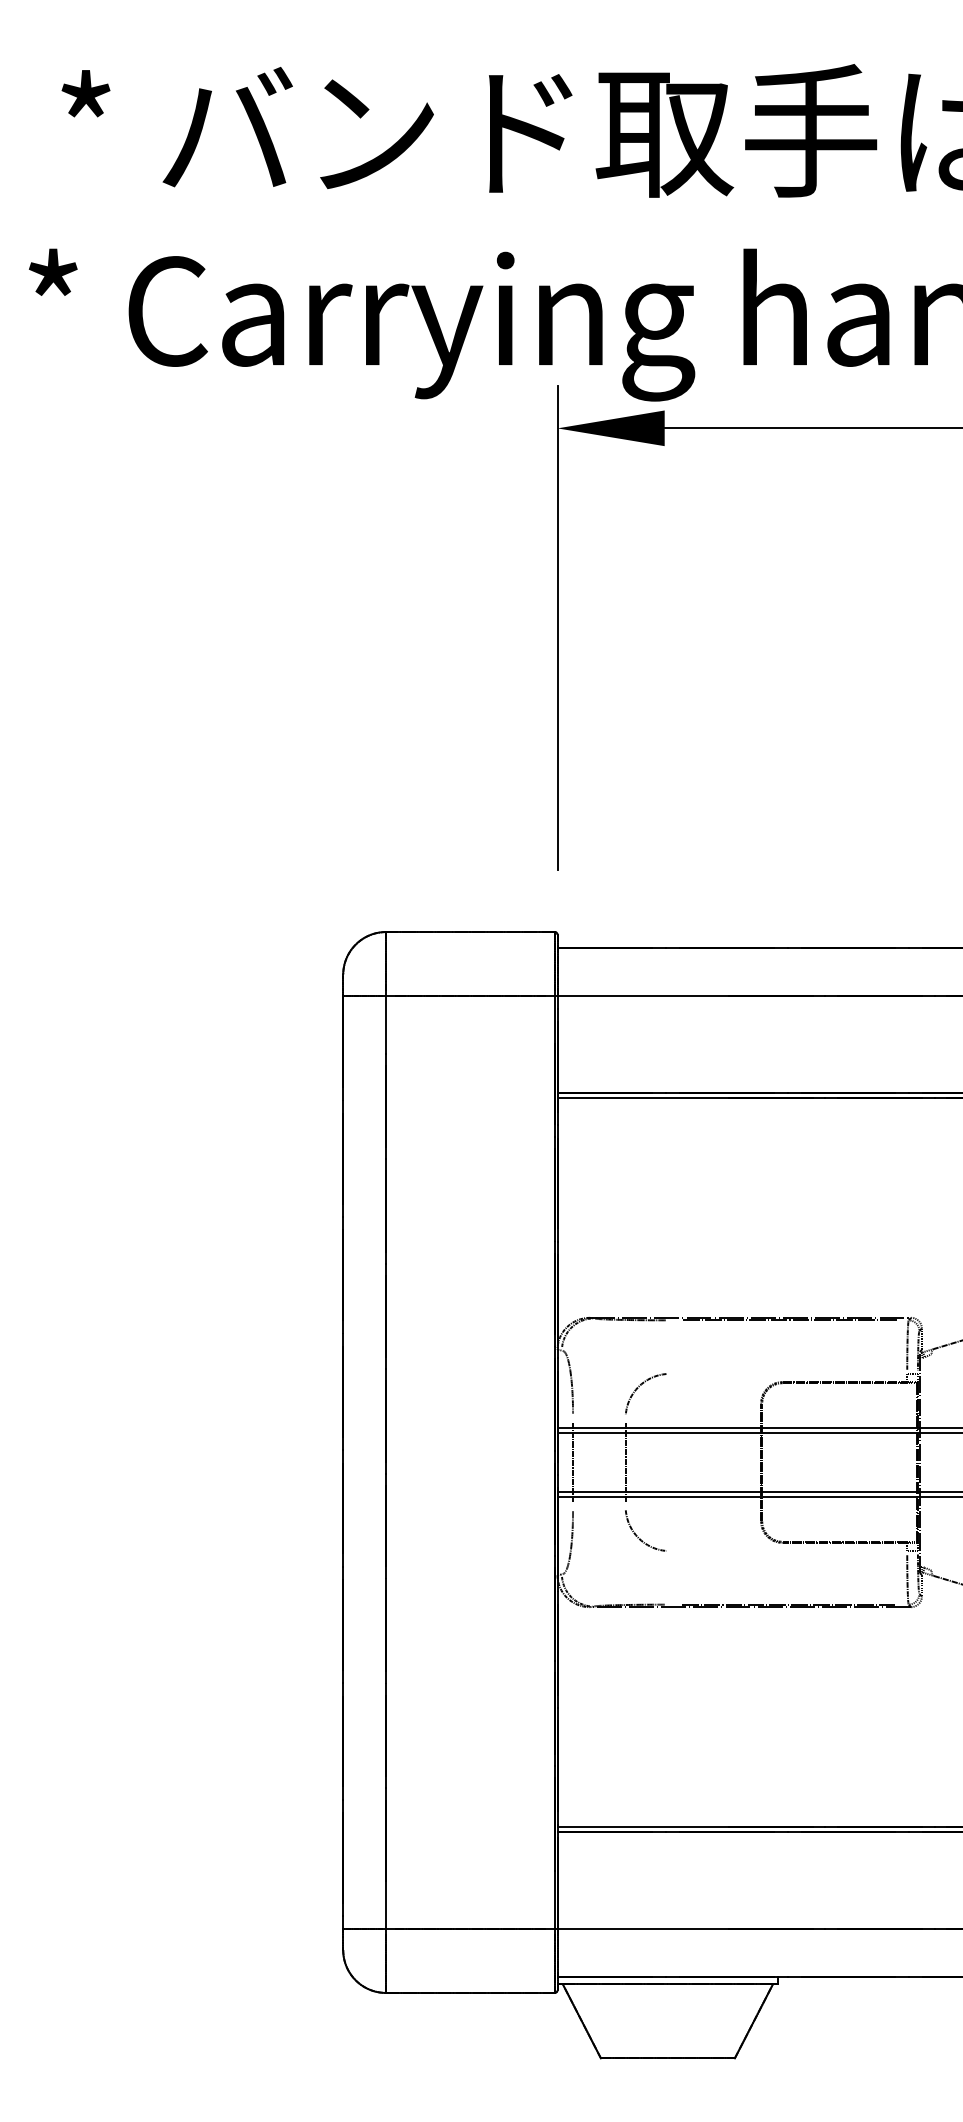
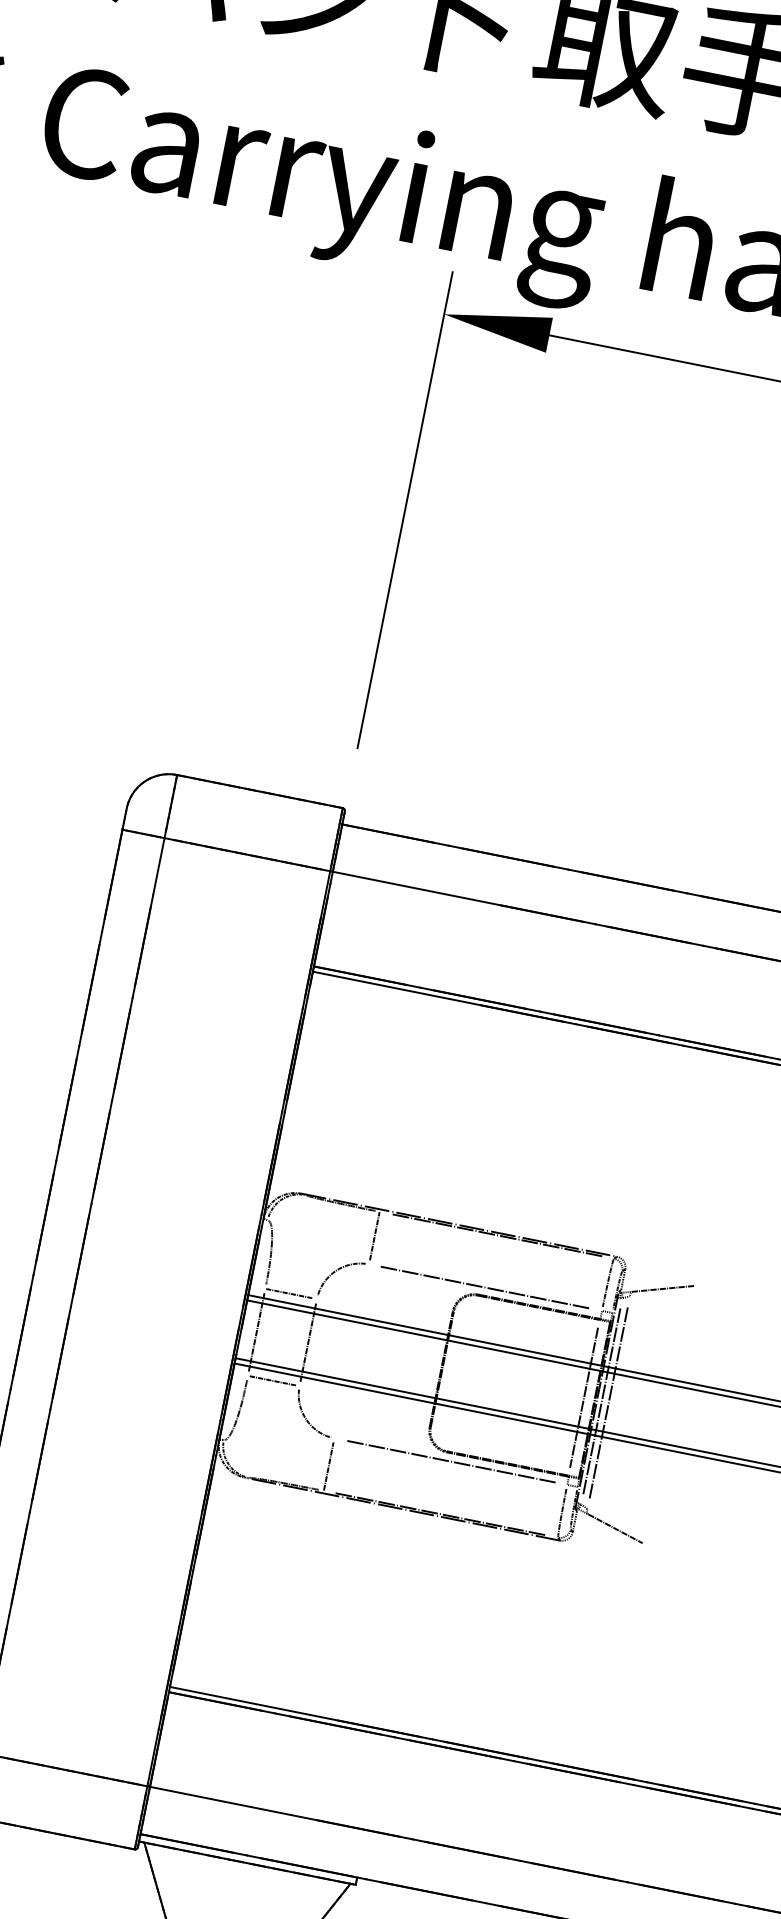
line: (669, 1344) -> (374, 1235), added
line: (788, 1373) -> (485, 1287), added
line: (597, 1418) -> (289, 1293), added
line: (906, 1462) -> (583, 1397), added
line: (924, 1462) -> (601, 1401), added
line: (931, 1462) -> (608, 1402), added
line: (597, 1506) -> (272, 1380), added
line: (788, 1551) -> (450, 1461), added
line: (669, 1579) -> (328, 1466), added

